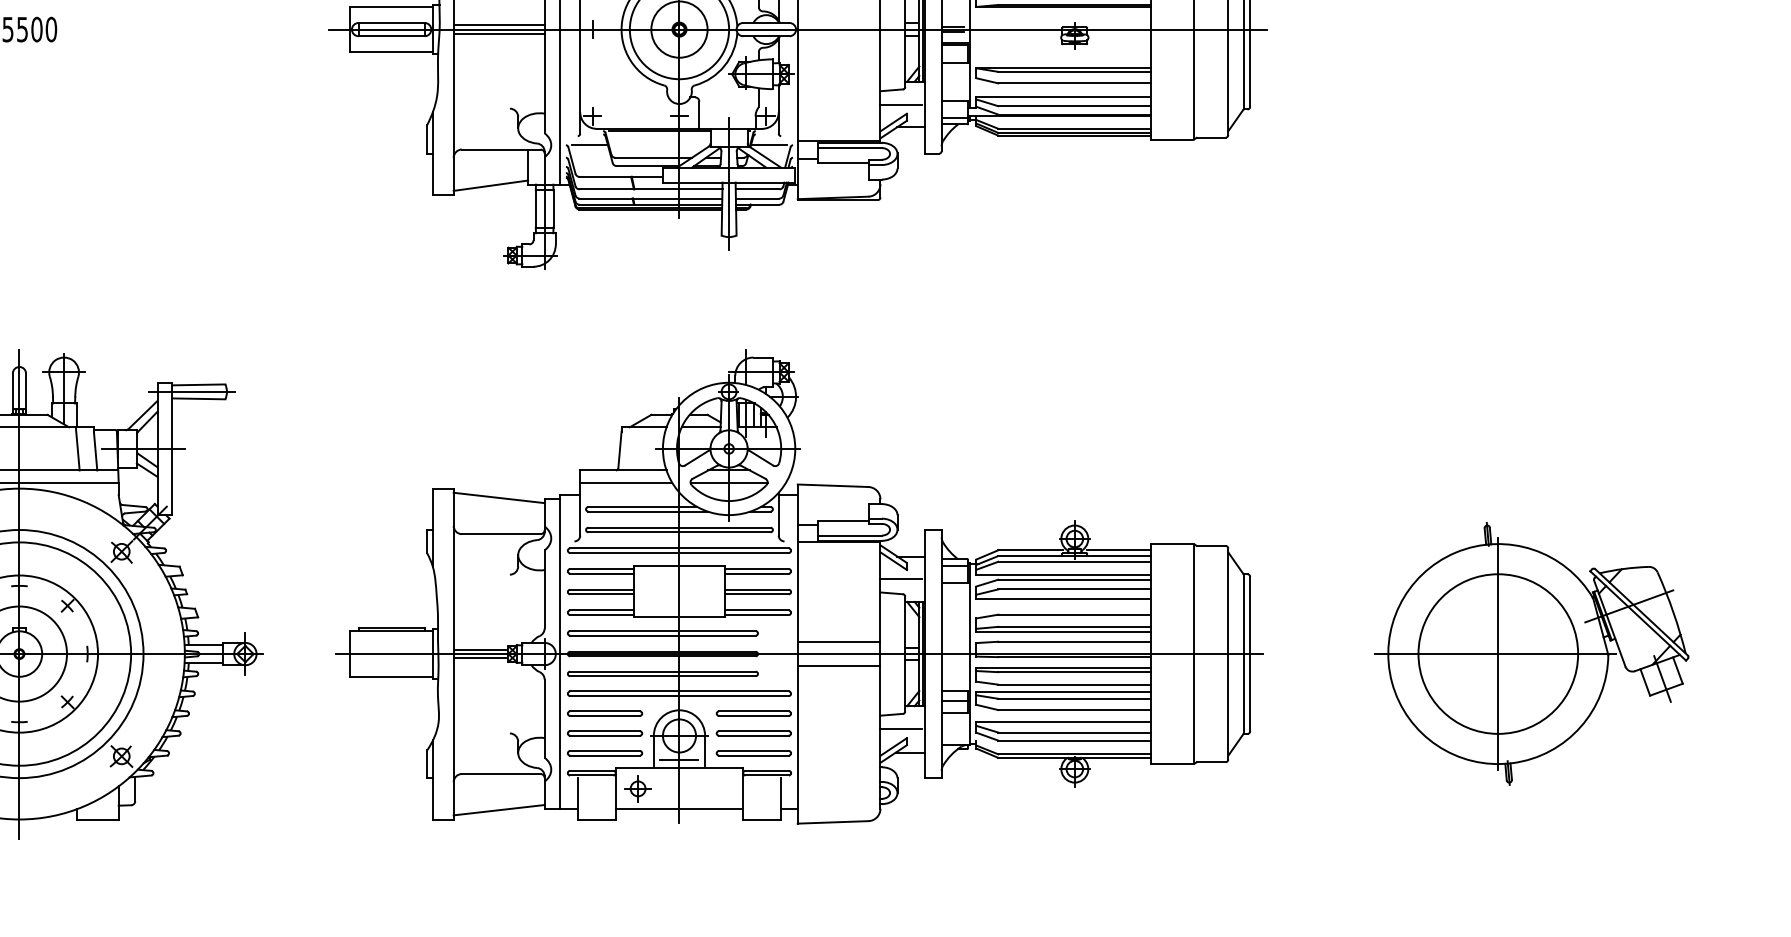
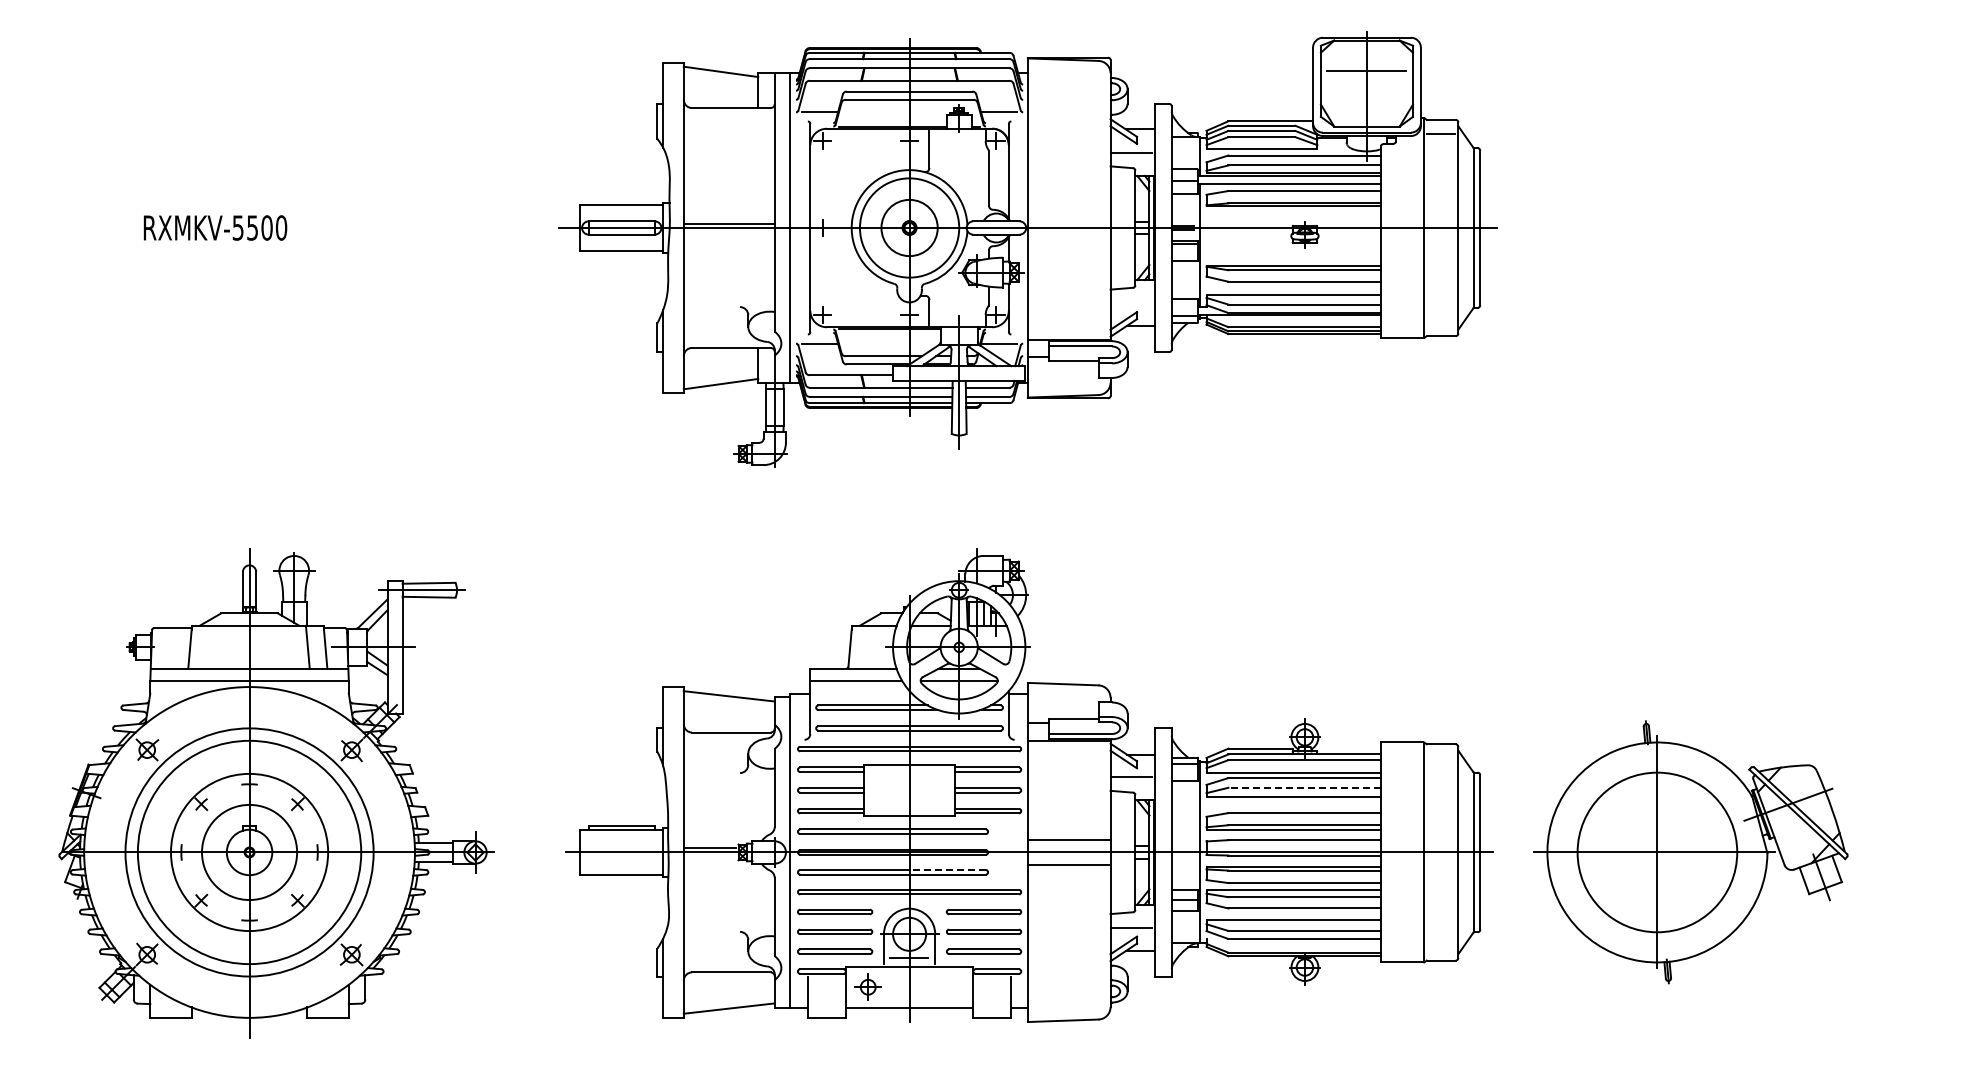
line: (498, 34) -> (728, 232), removed
line: (901, 105) -> (1131, 303), removed
line: (1118, 550) -> (1348, 748), removed
line: (1074, 589) -> (1304, 787), solid -> dashed
part: (1531, 654) -> (1690, 852), moved
line: (479, 658) -> (709, 856), removed
line: (717, 672) -> (947, 870), solid -> dashed

